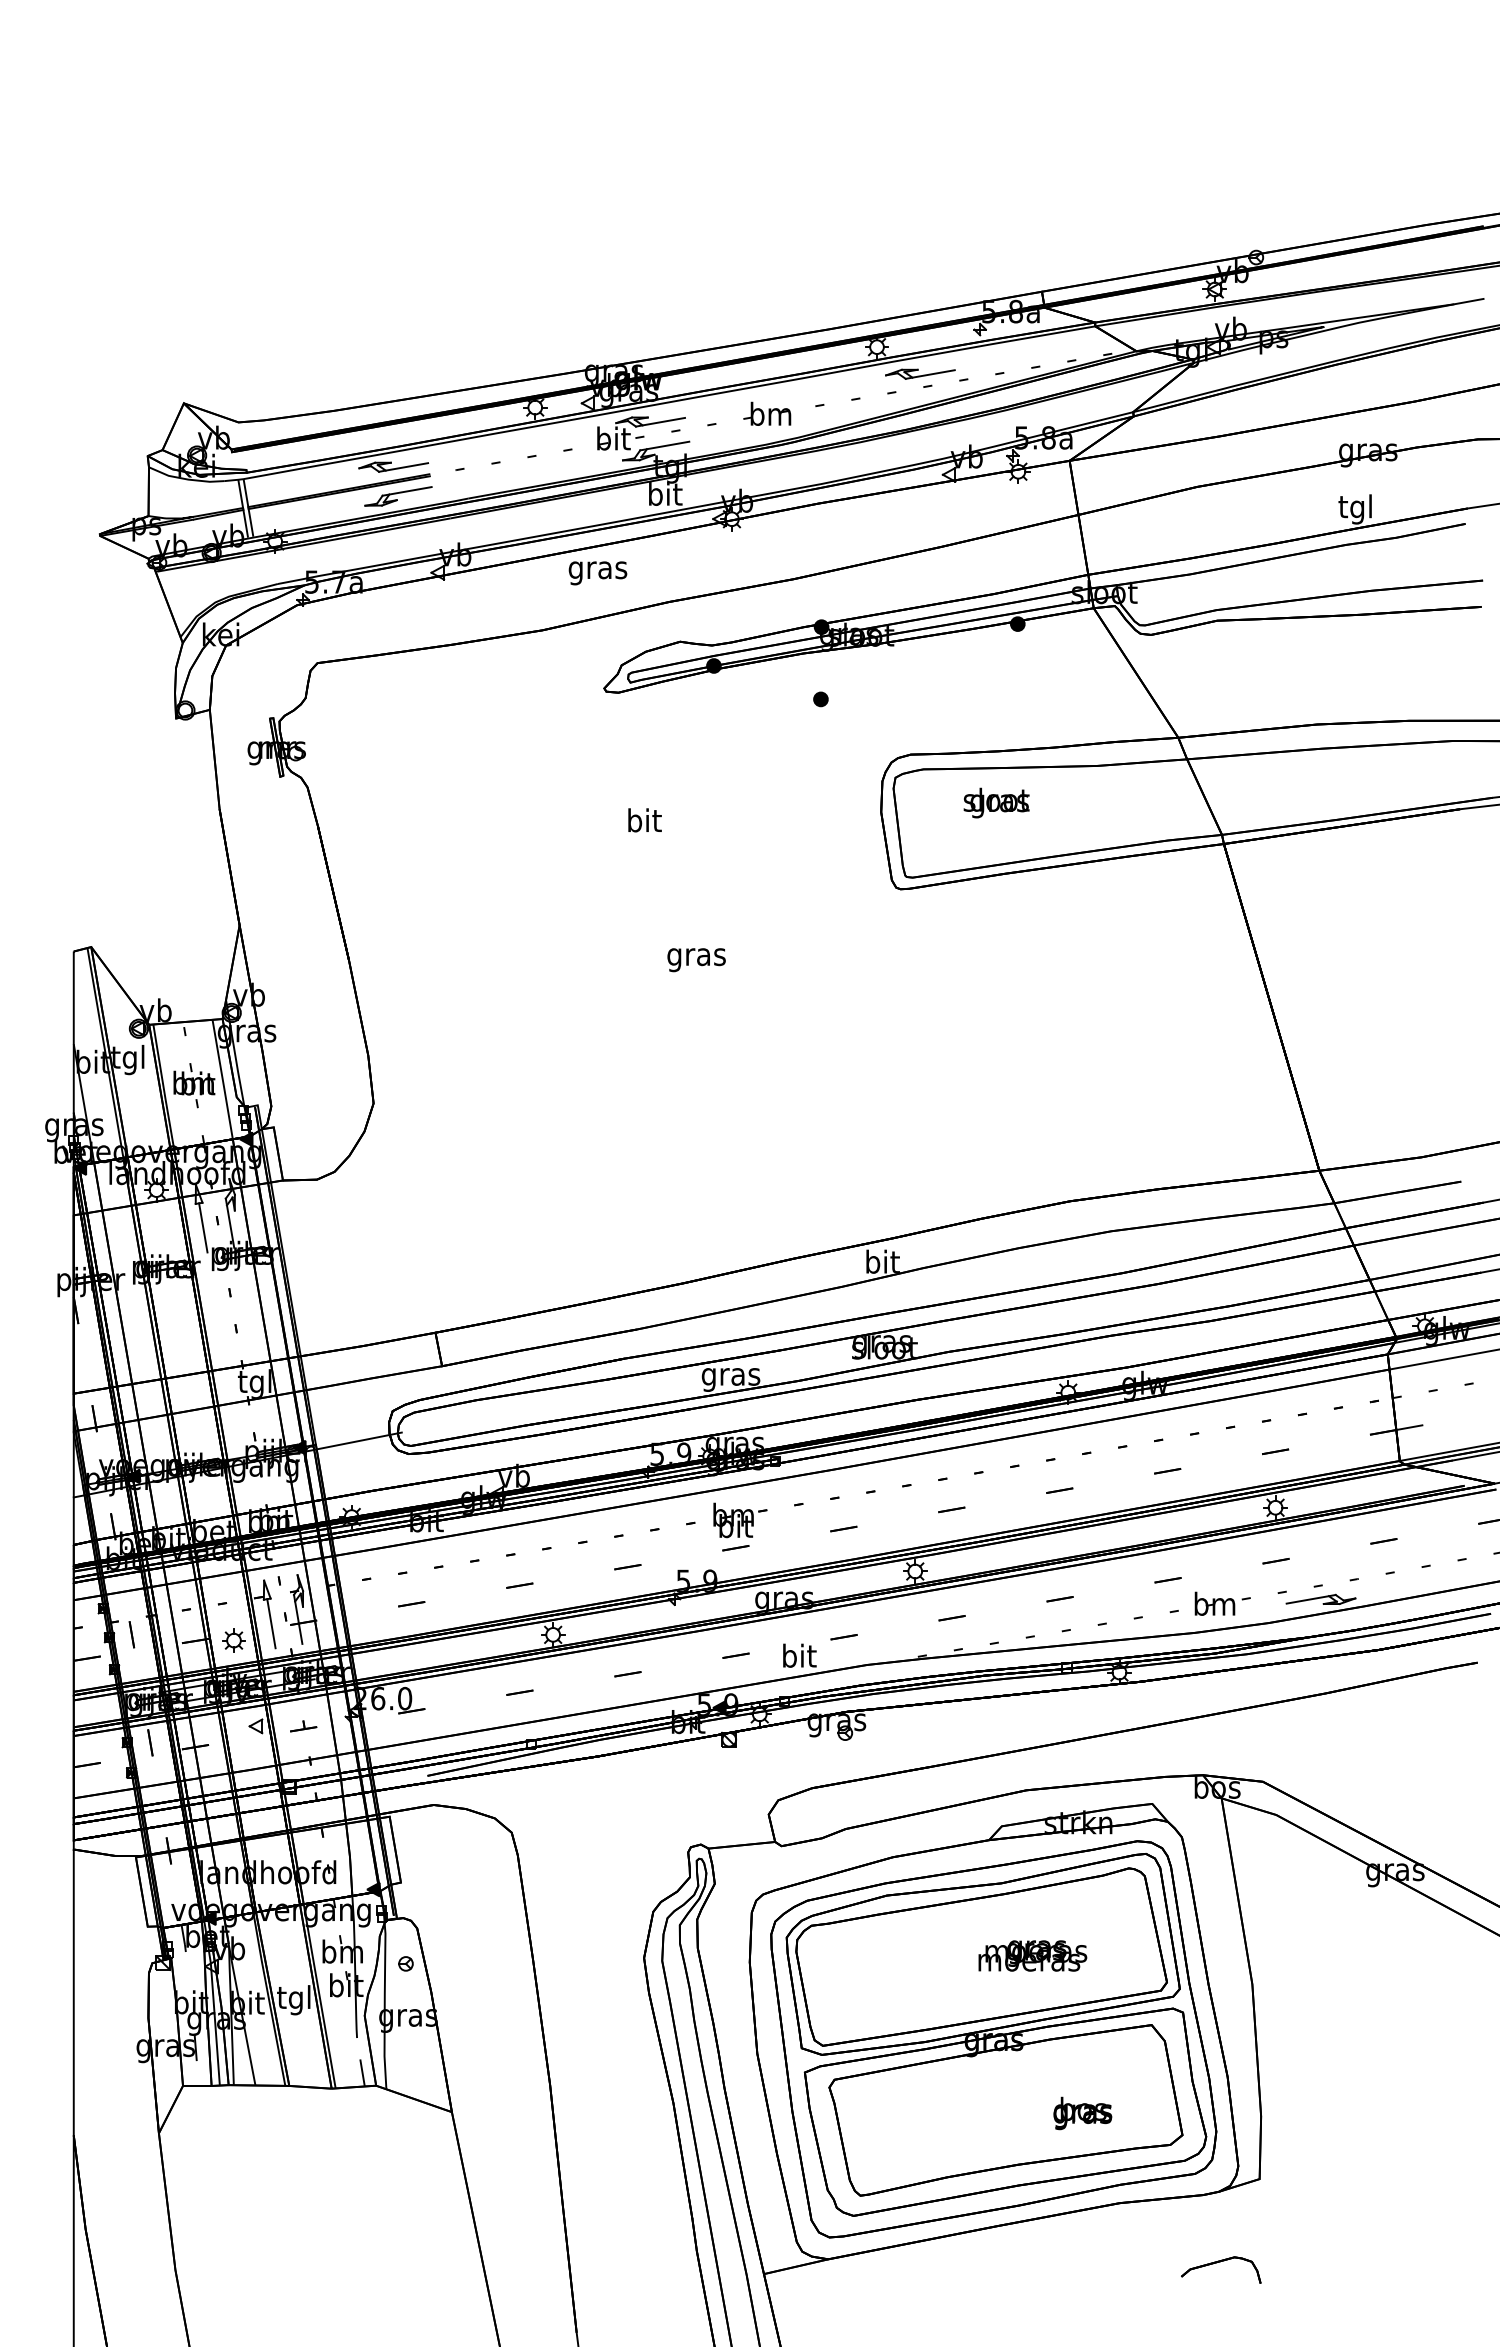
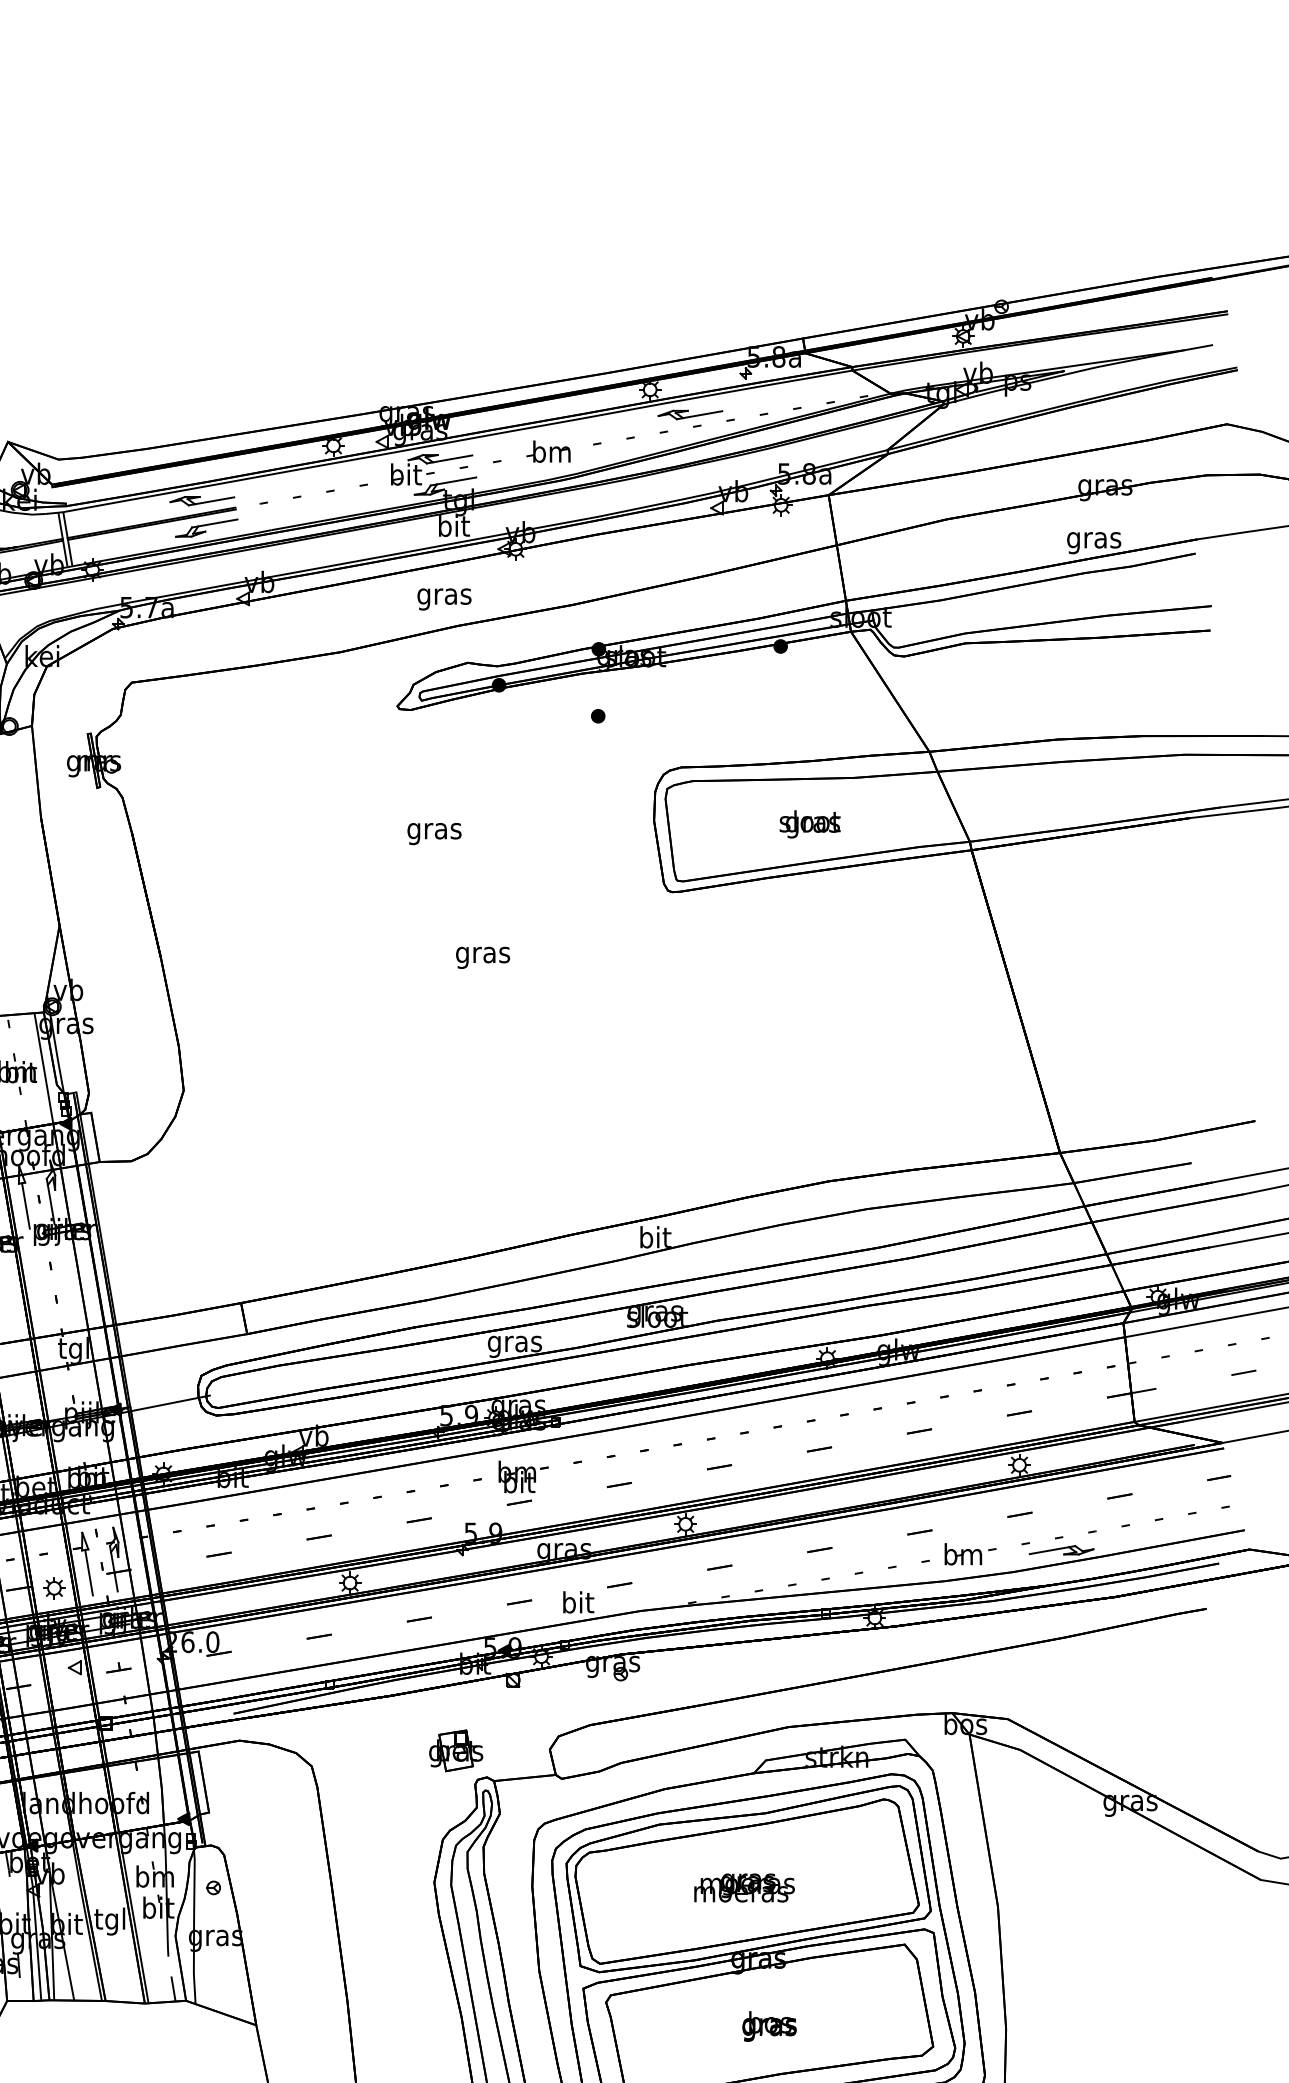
text: (1356, 509) -> (1094, 540), tgl -> gras
text: (597, 573) -> (444, 599), moved
text: (996, 802) -> (810, 823), moved
text: (644, 823) -> (434, 831), bit -> gras
part: (667, 1815) -> (456, 1750), added
text: (1032, 1955) -> (744, 1887), moved
text: (1082, 2113) -> (769, 2026), moved

